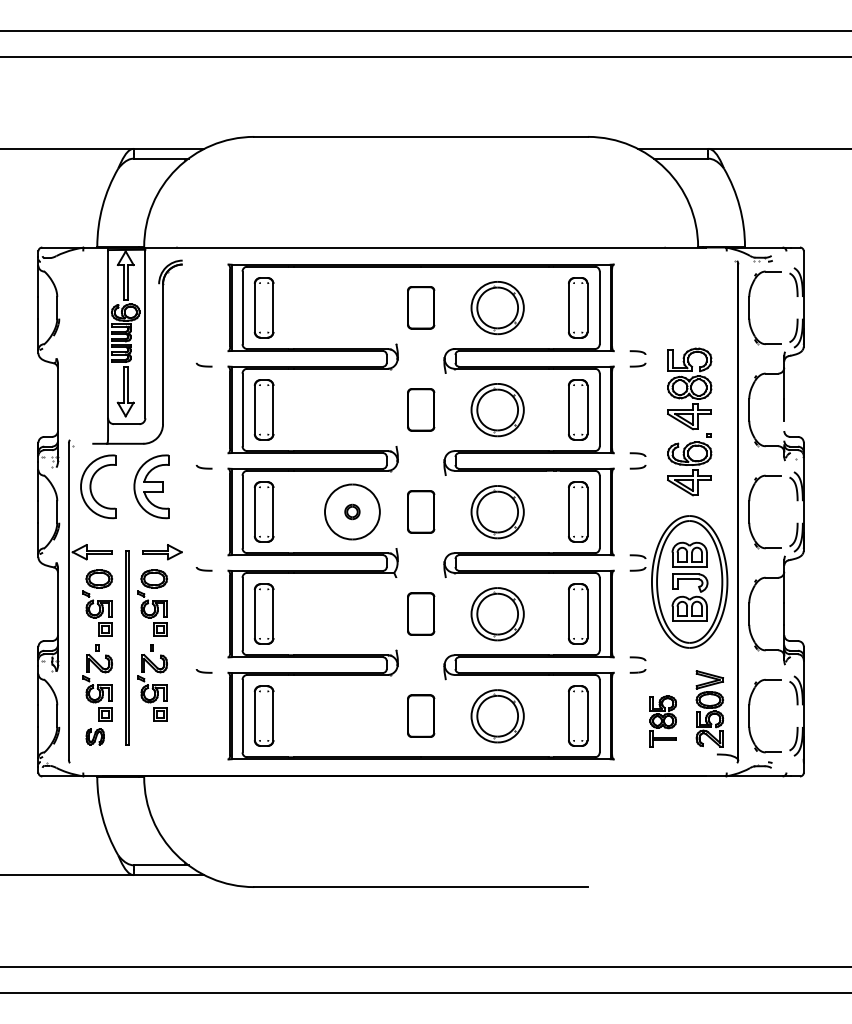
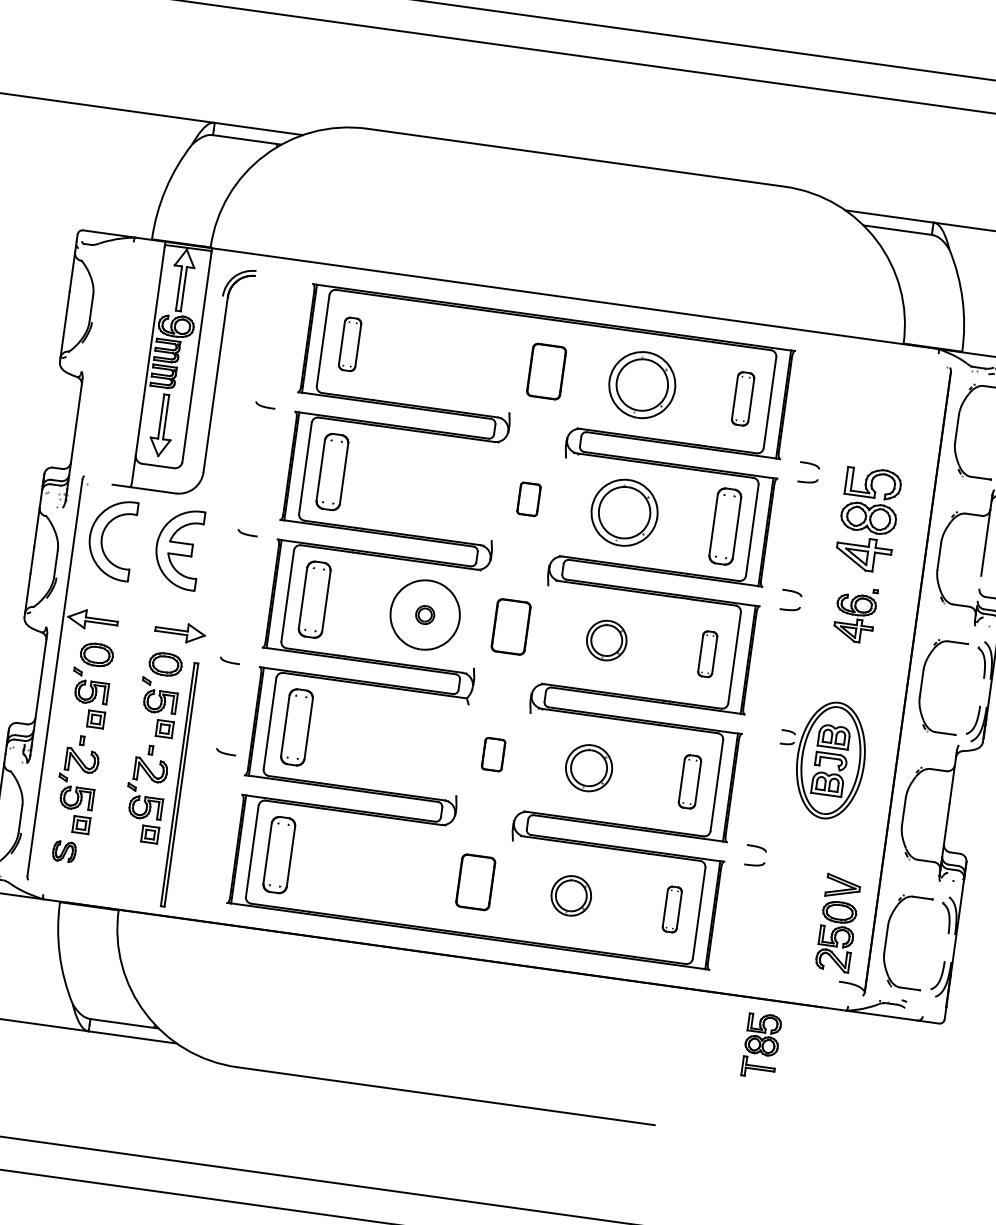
part: (263, 307) -> (349, 343), size x0.7
part: (578, 307) -> (743, 398), size x0.7
part: (421, 409) -> (529, 498), size x0.6
part: (689, 464) -> (855, 614), size x0.7
part: (578, 511) -> (708, 653), size x0.6
part: (497, 512) -> (606, 640), size x0.6
part: (678, 581) -> (821, 758), size x0.7
part: (421, 613) -> (493, 754), size x0.6
part: (578, 613) -> (690, 781), size x0.7
part: (497, 614) -> (588, 768), size x0.7
line: (126, 647) -> (178, 784), moved
line: (203, 671) -> (225, 752), moved
part: (578, 715) -> (672, 908), size x0.6
part: (497, 716) -> (571, 896), size x0.6
part: (662, 721) -> (760, 1046), moved

